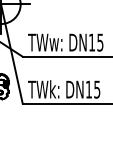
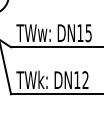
text: (97, 89) -> (85, 80), DN15 -> DN12

